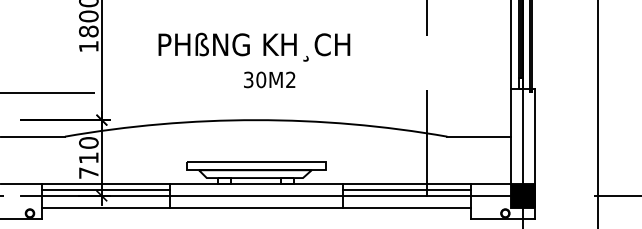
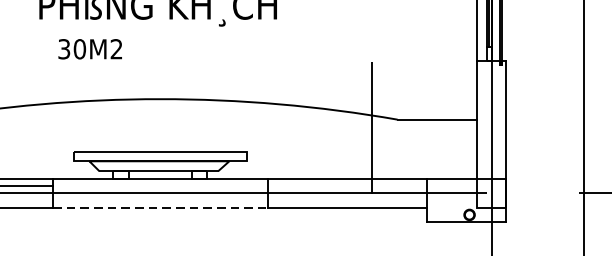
text: (269, 79) -> (90, 48), moved
line: (406, 190) -> (346, 186), removed
fill: (522, 195) -> (490, 192), removed
line: (256, 207) -> (160, 207), solid -> dashed

